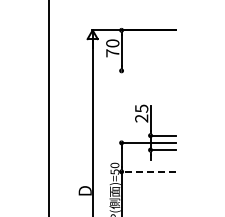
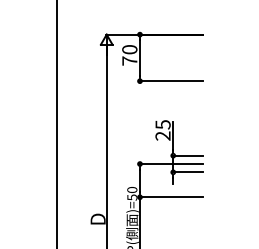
line: (148, 70) -> (170, 80), added
line: (148, 171) -> (170, 196), dashed -> solid

